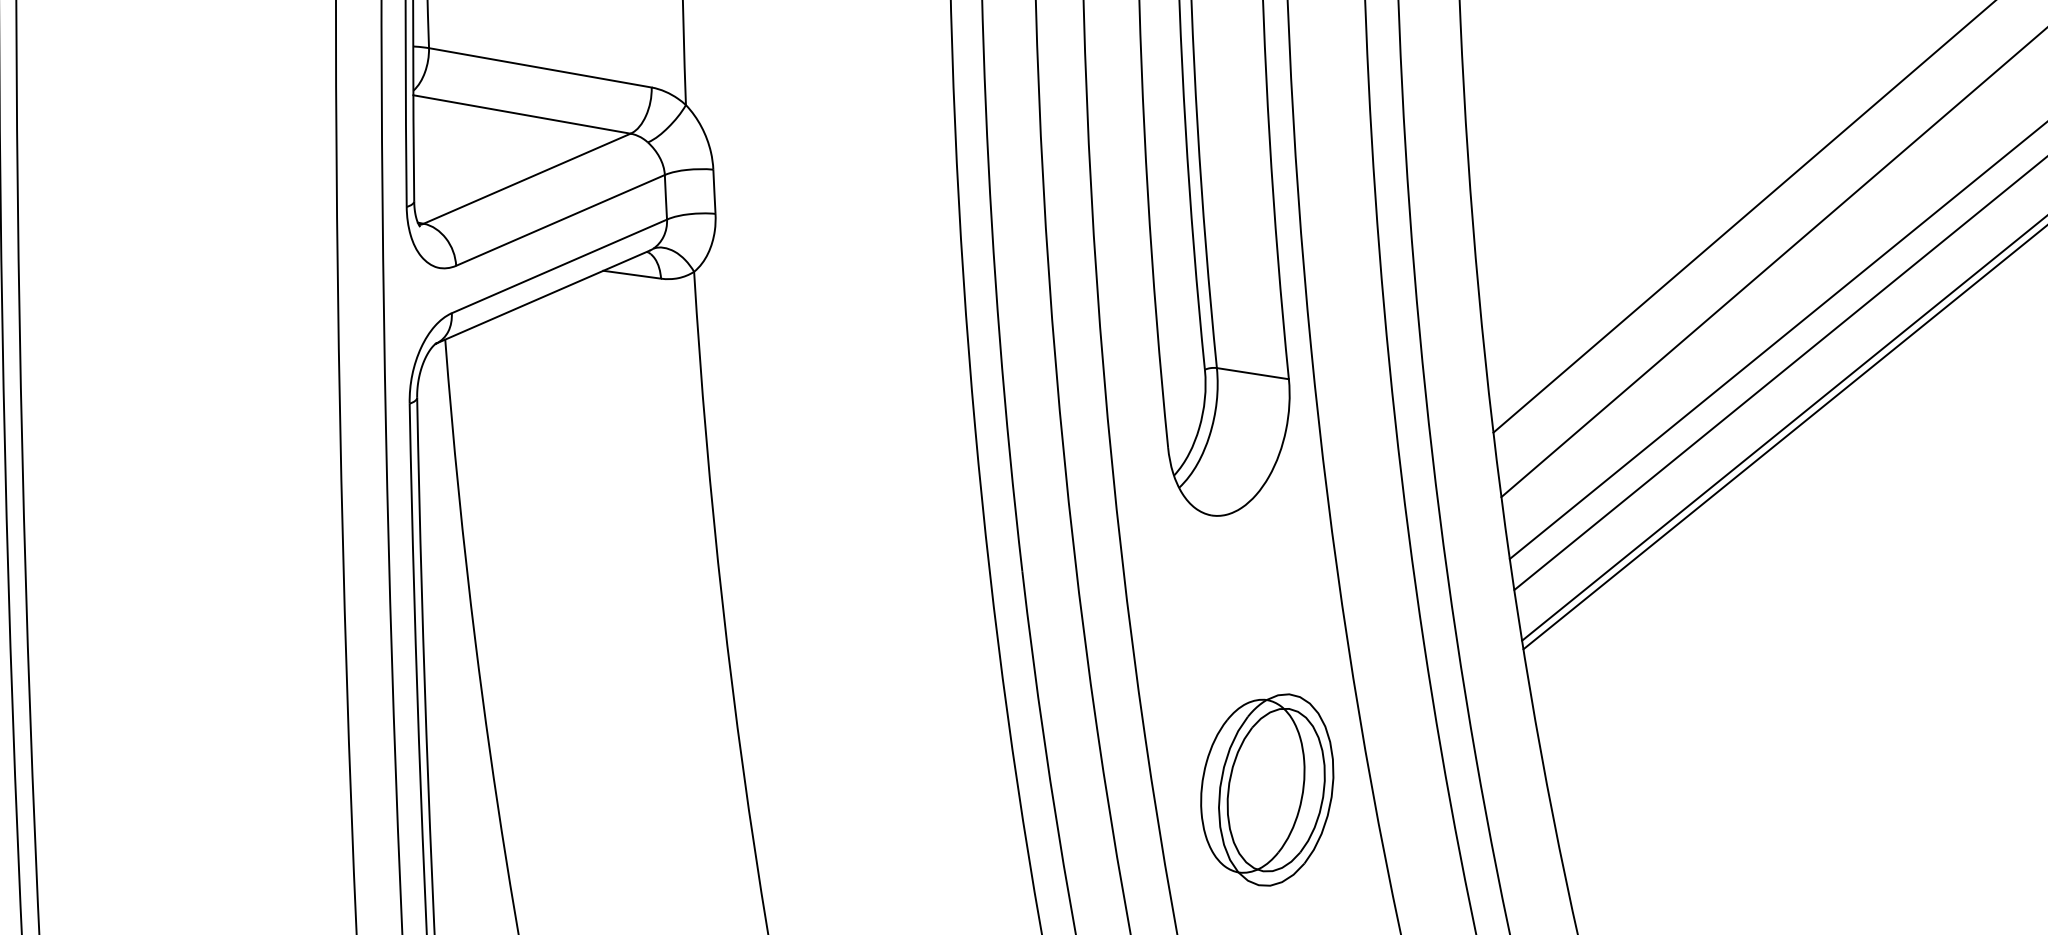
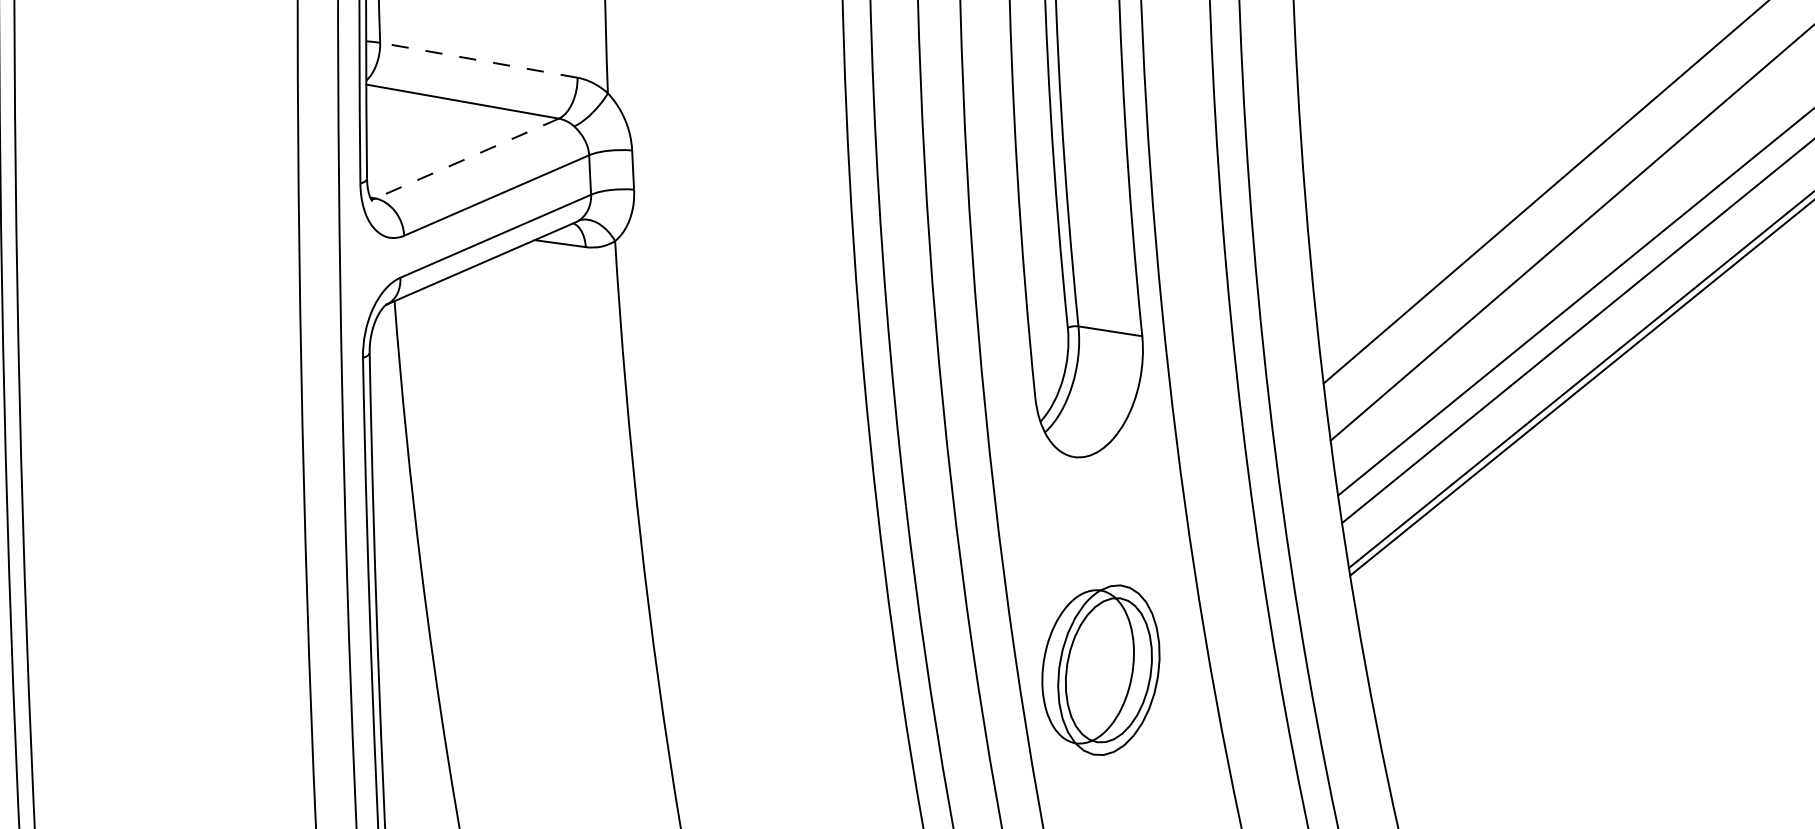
line: (539, 67) -> (478, 59), solid -> dashed
line: (527, 178) -> (467, 158), solid -> dashed
part: (1267, 789) -> (1101, 669), moved

